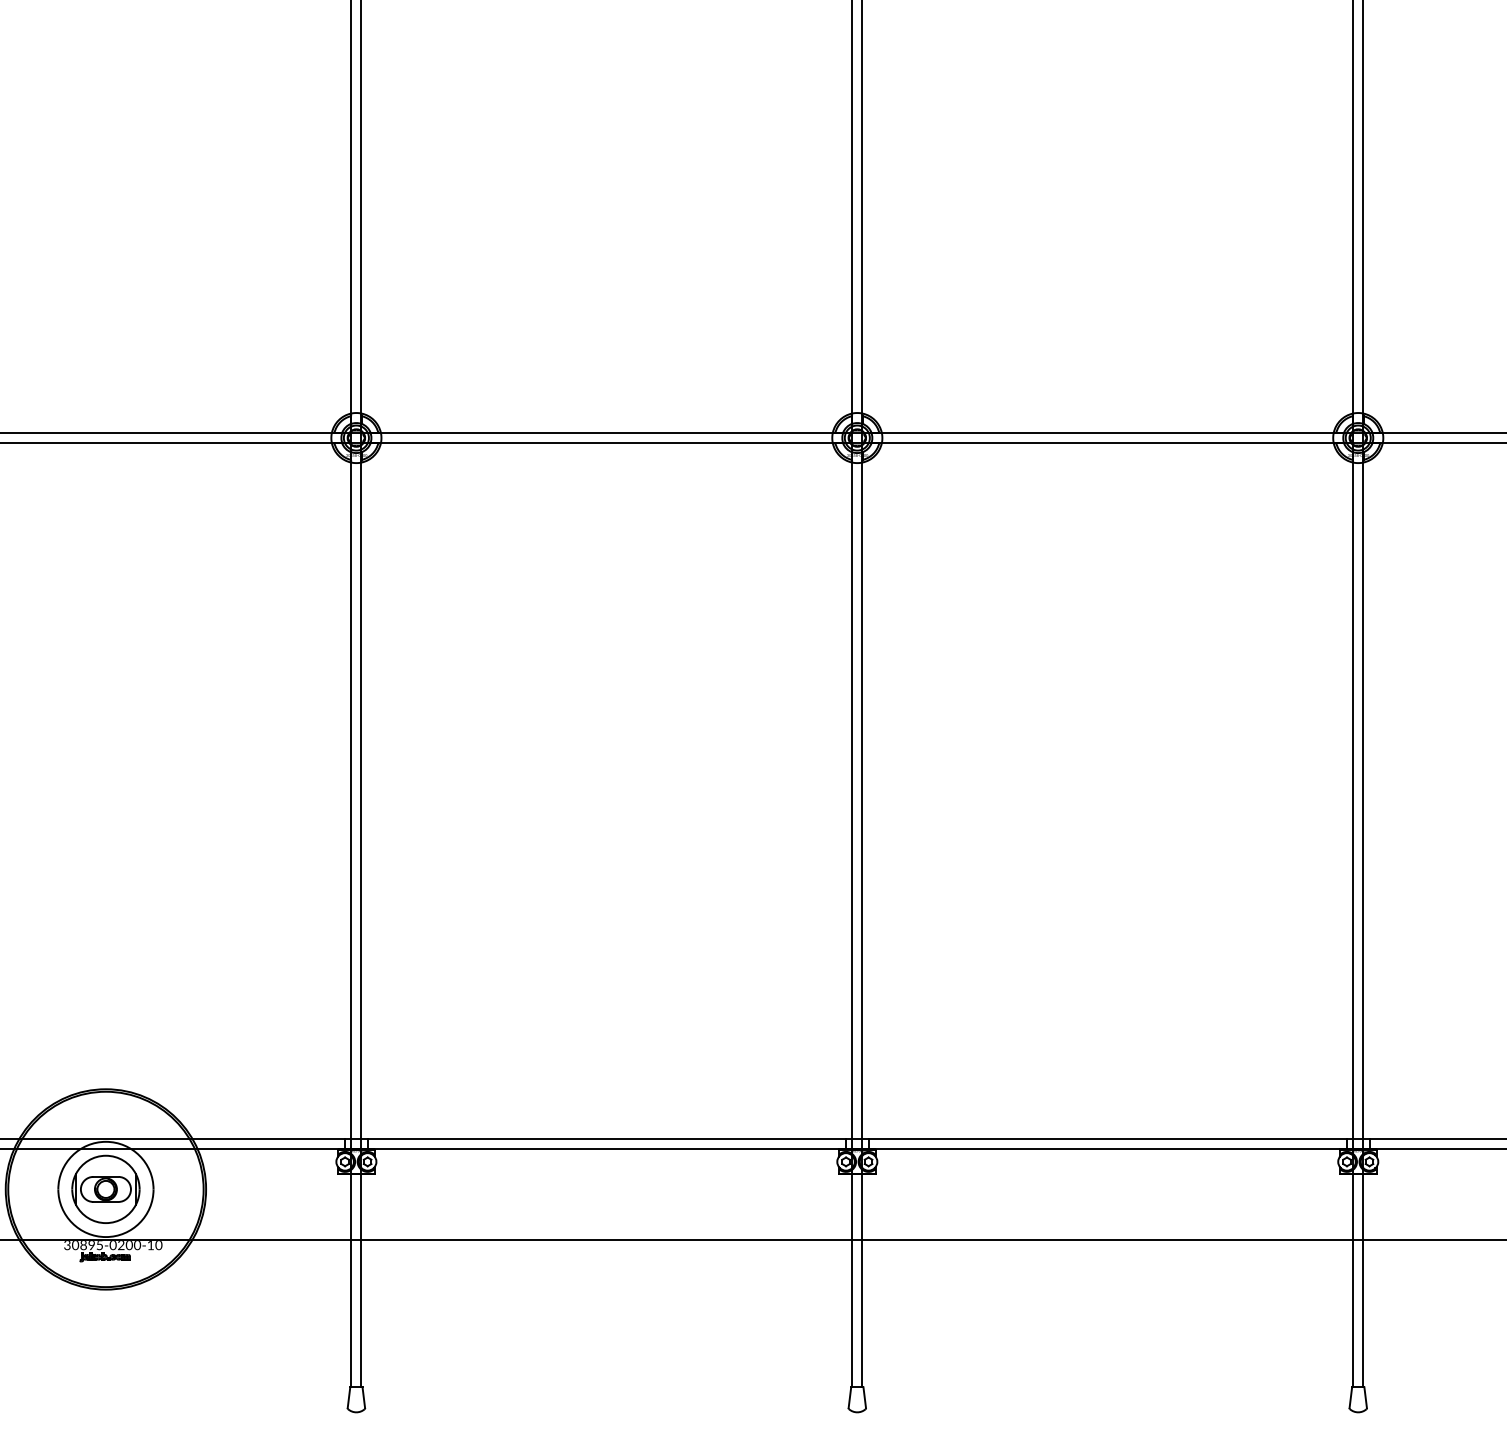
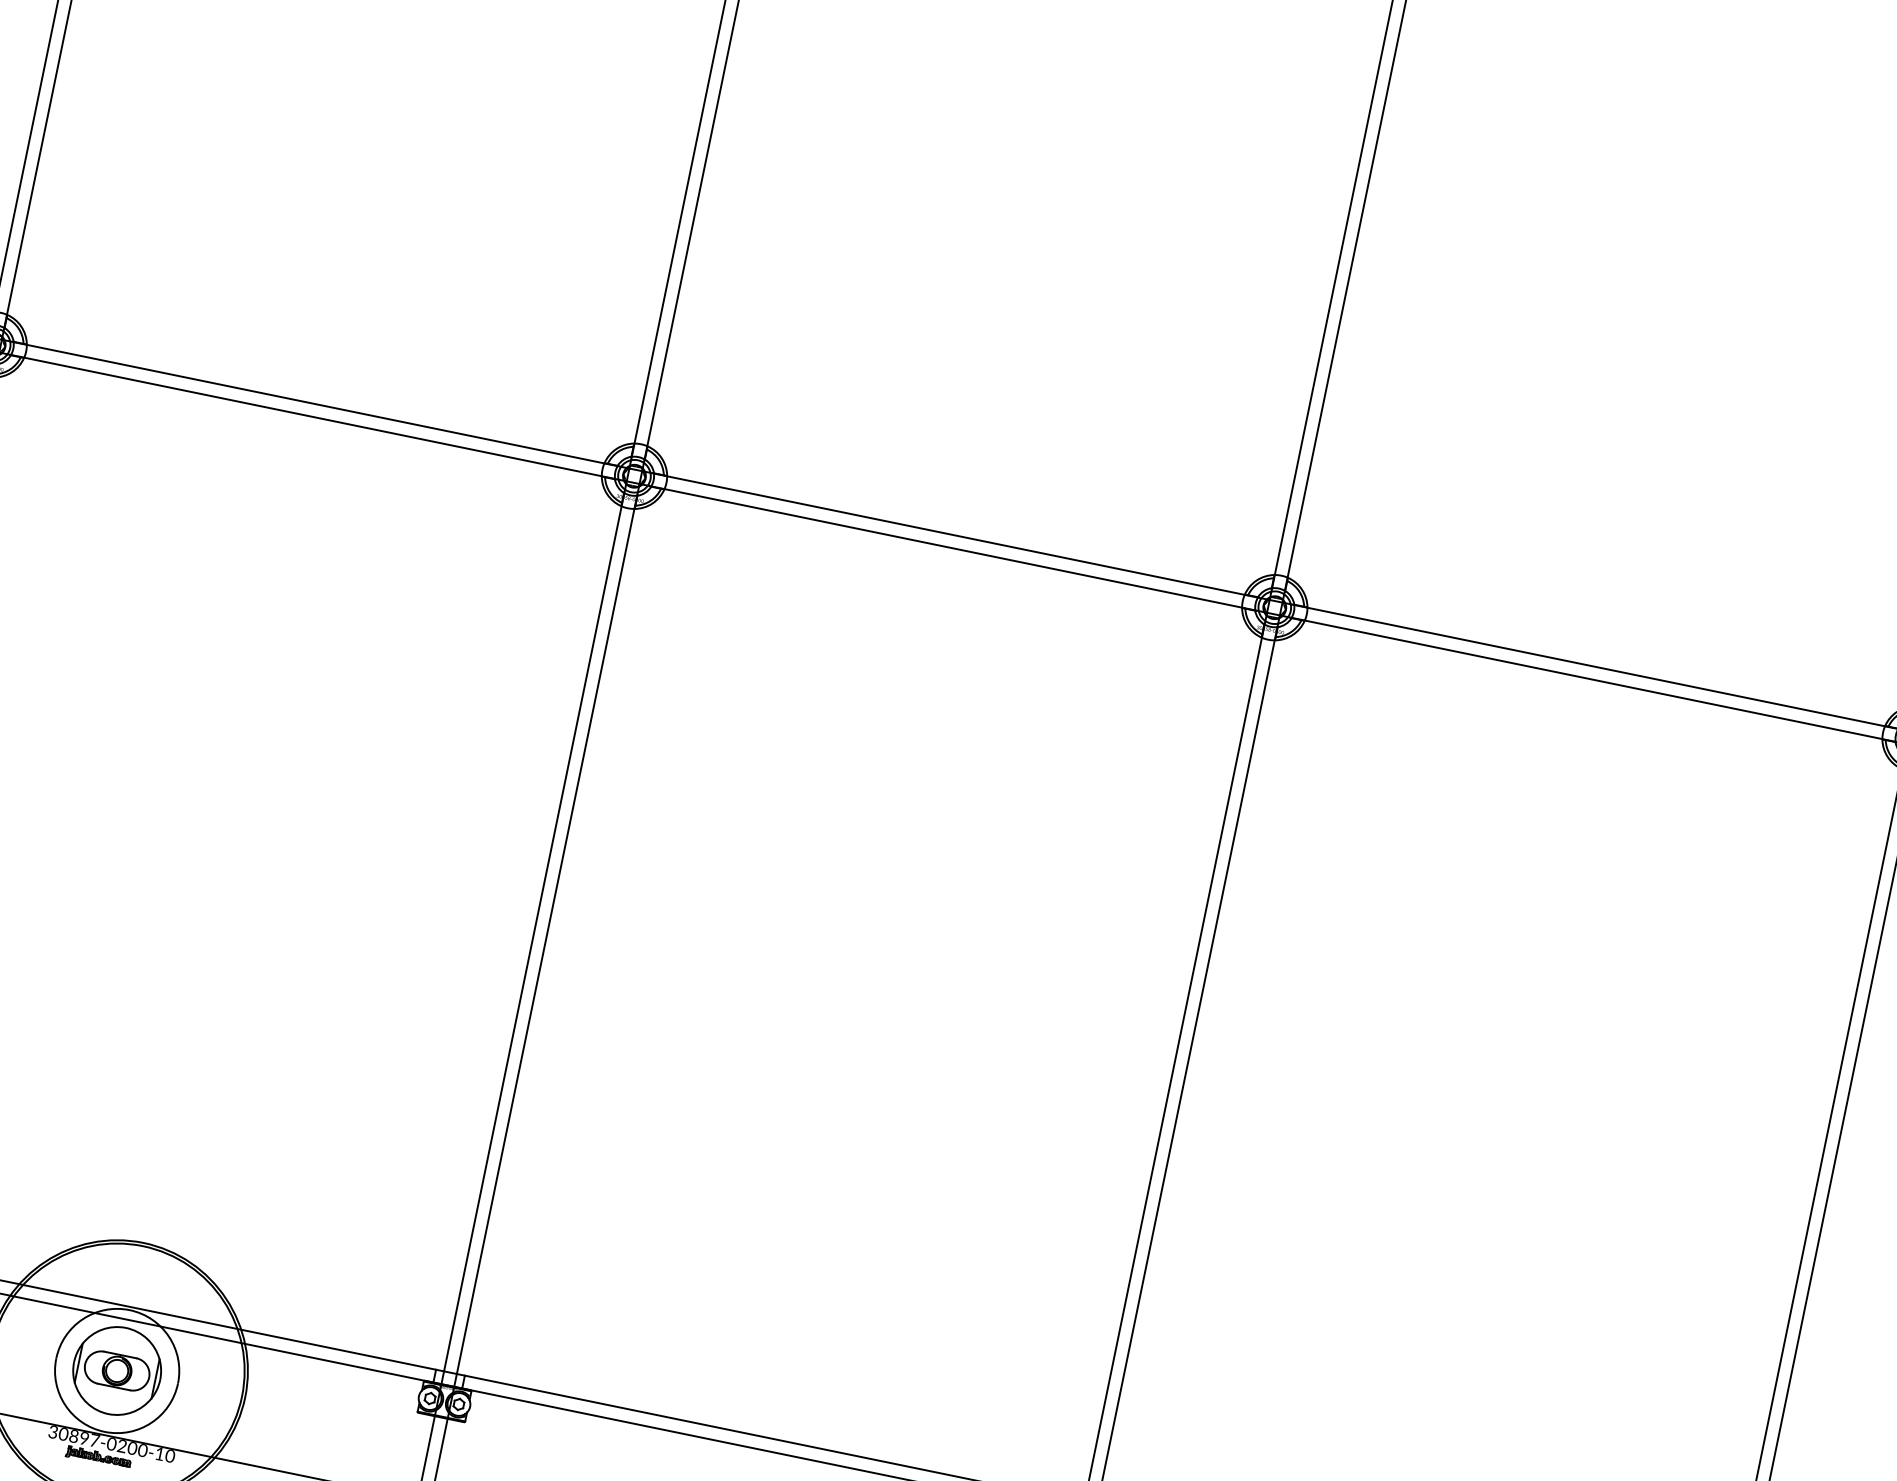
text: (99, 1245) -> (94, 1440), 30895-0200-10 -> 30897-0200-10

